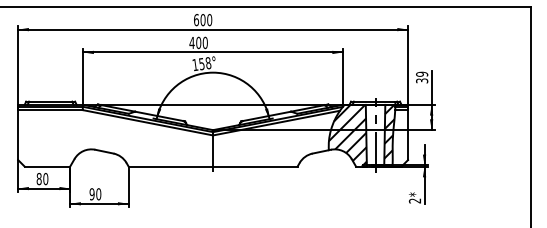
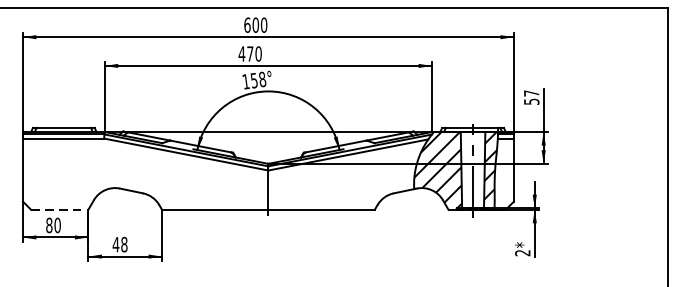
text: (198, 42) -> (250, 53), 400 -> 470
text: (422, 77) -> (532, 97), 39 -> 57
line: (47, 166) -> (59, 209), solid -> dashed
text: (95, 194) -> (120, 244), 90 -> 48

